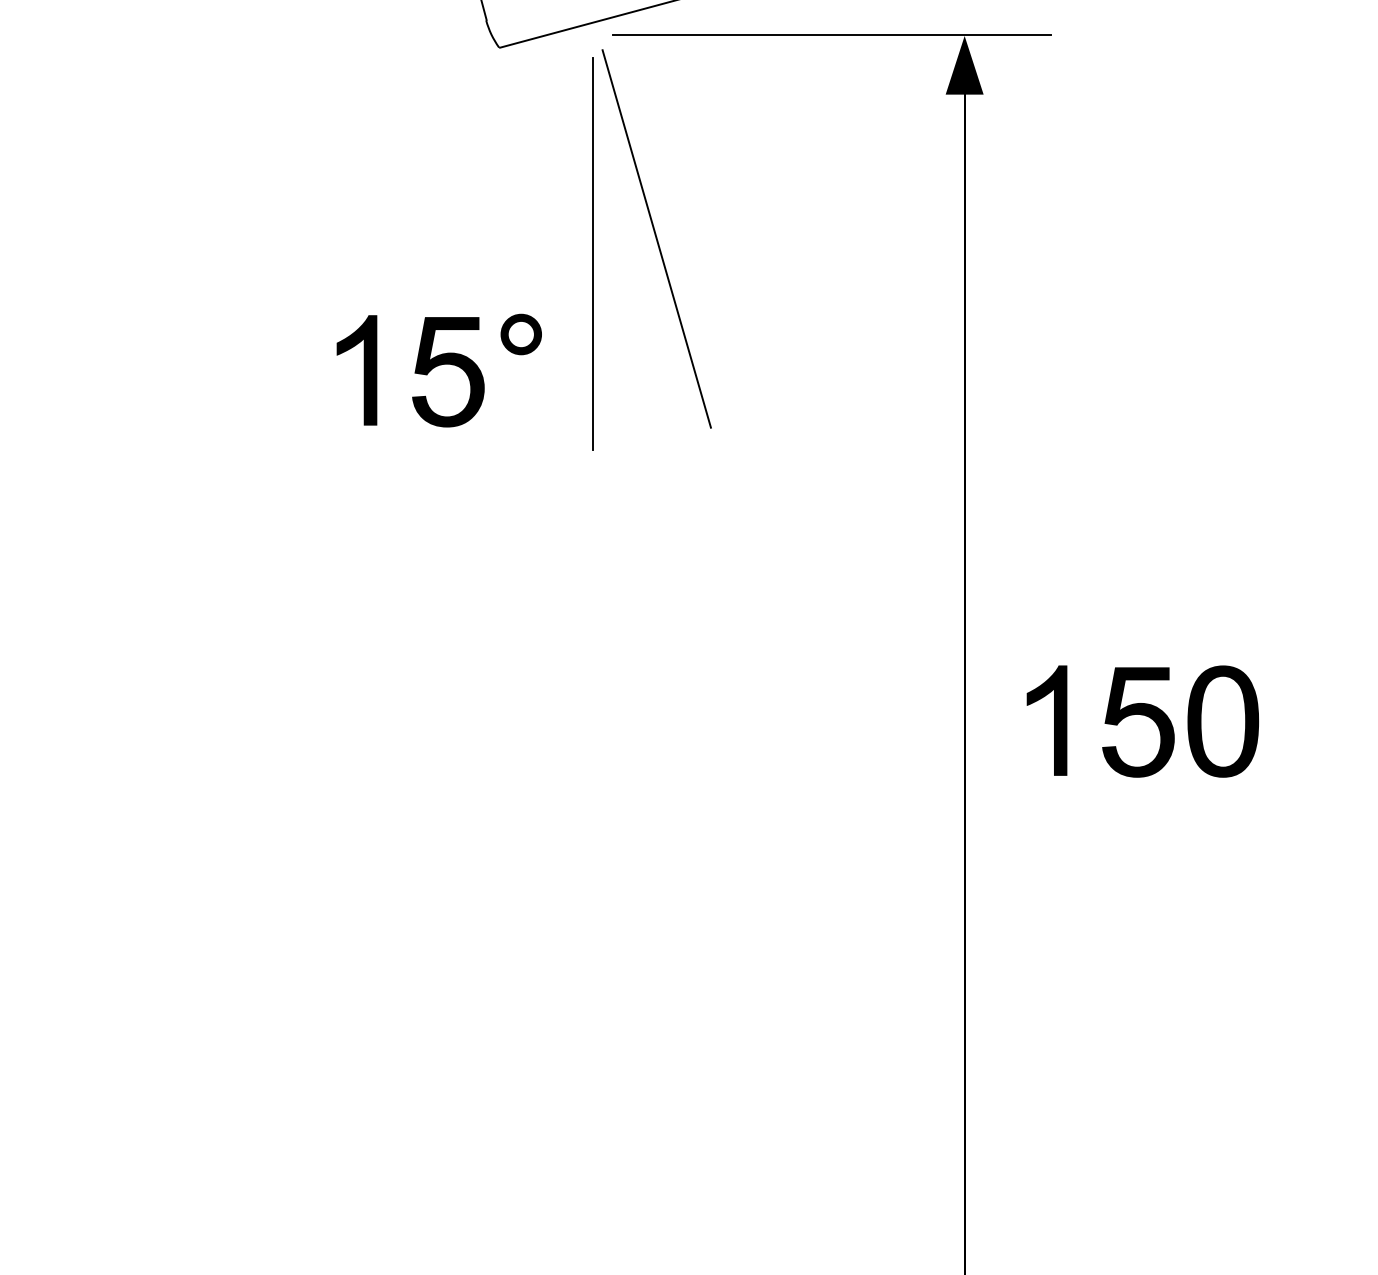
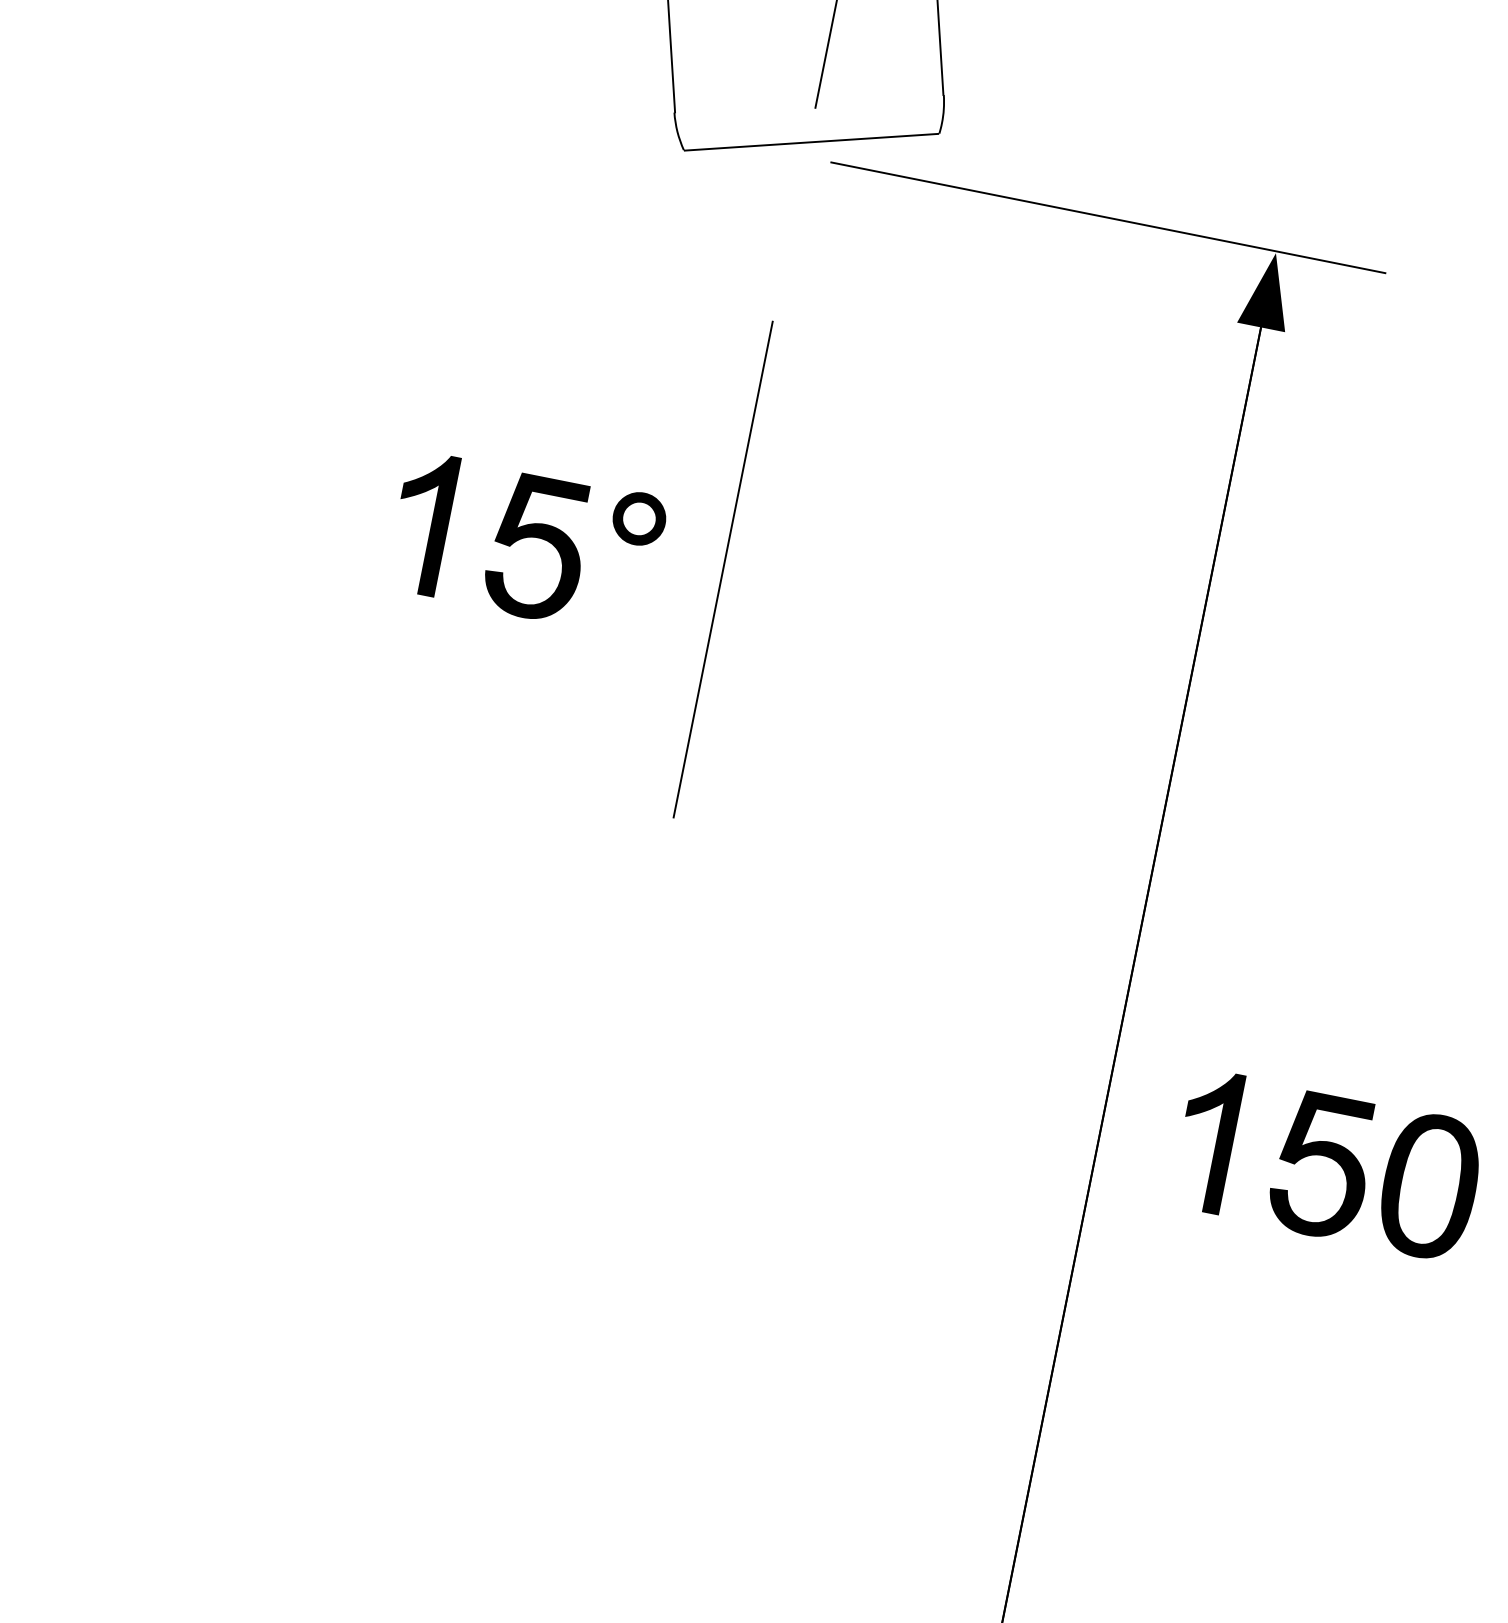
line: (656, 238) -> (834, 431), removed
line: (592, 253) -> (723, 568), moved

